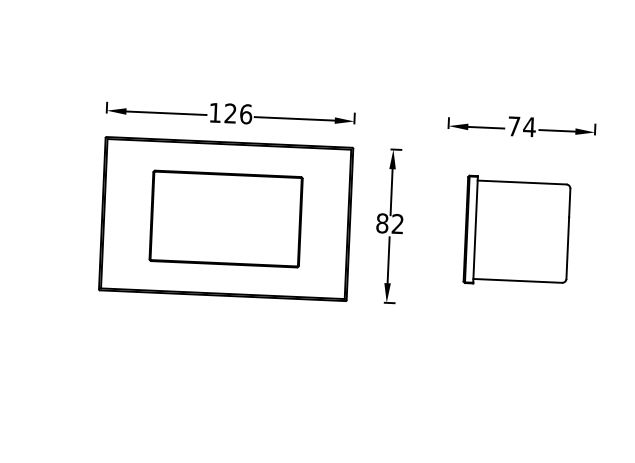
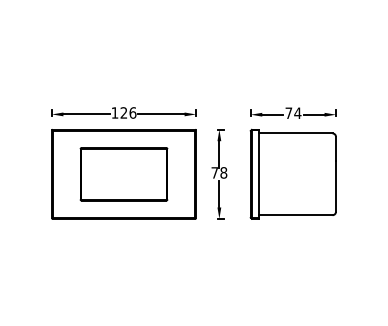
text: (390, 223) -> (219, 172), 82 -> 78
part: (515, 230) -> (292, 173), size x1.43

